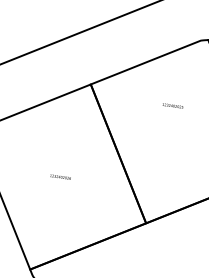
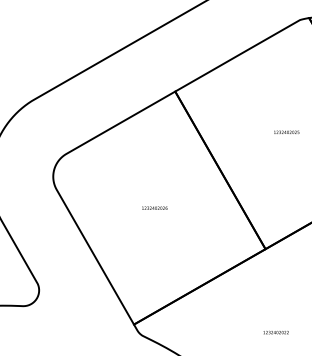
text: (172, 105) -> (286, 131), moved

